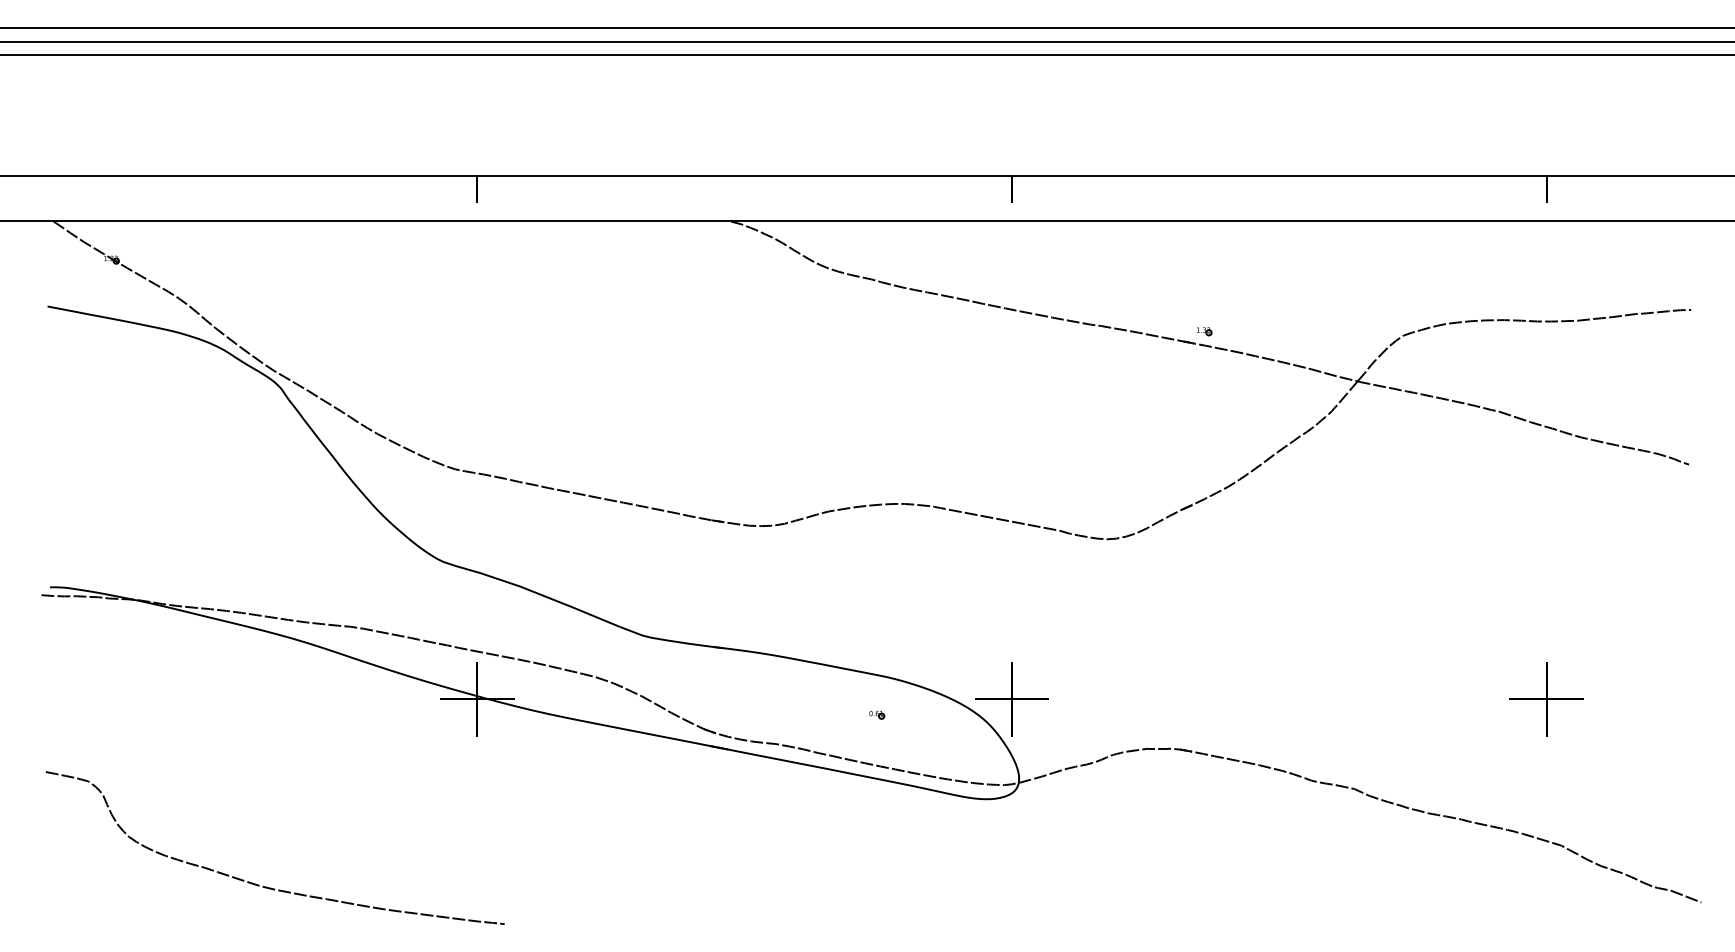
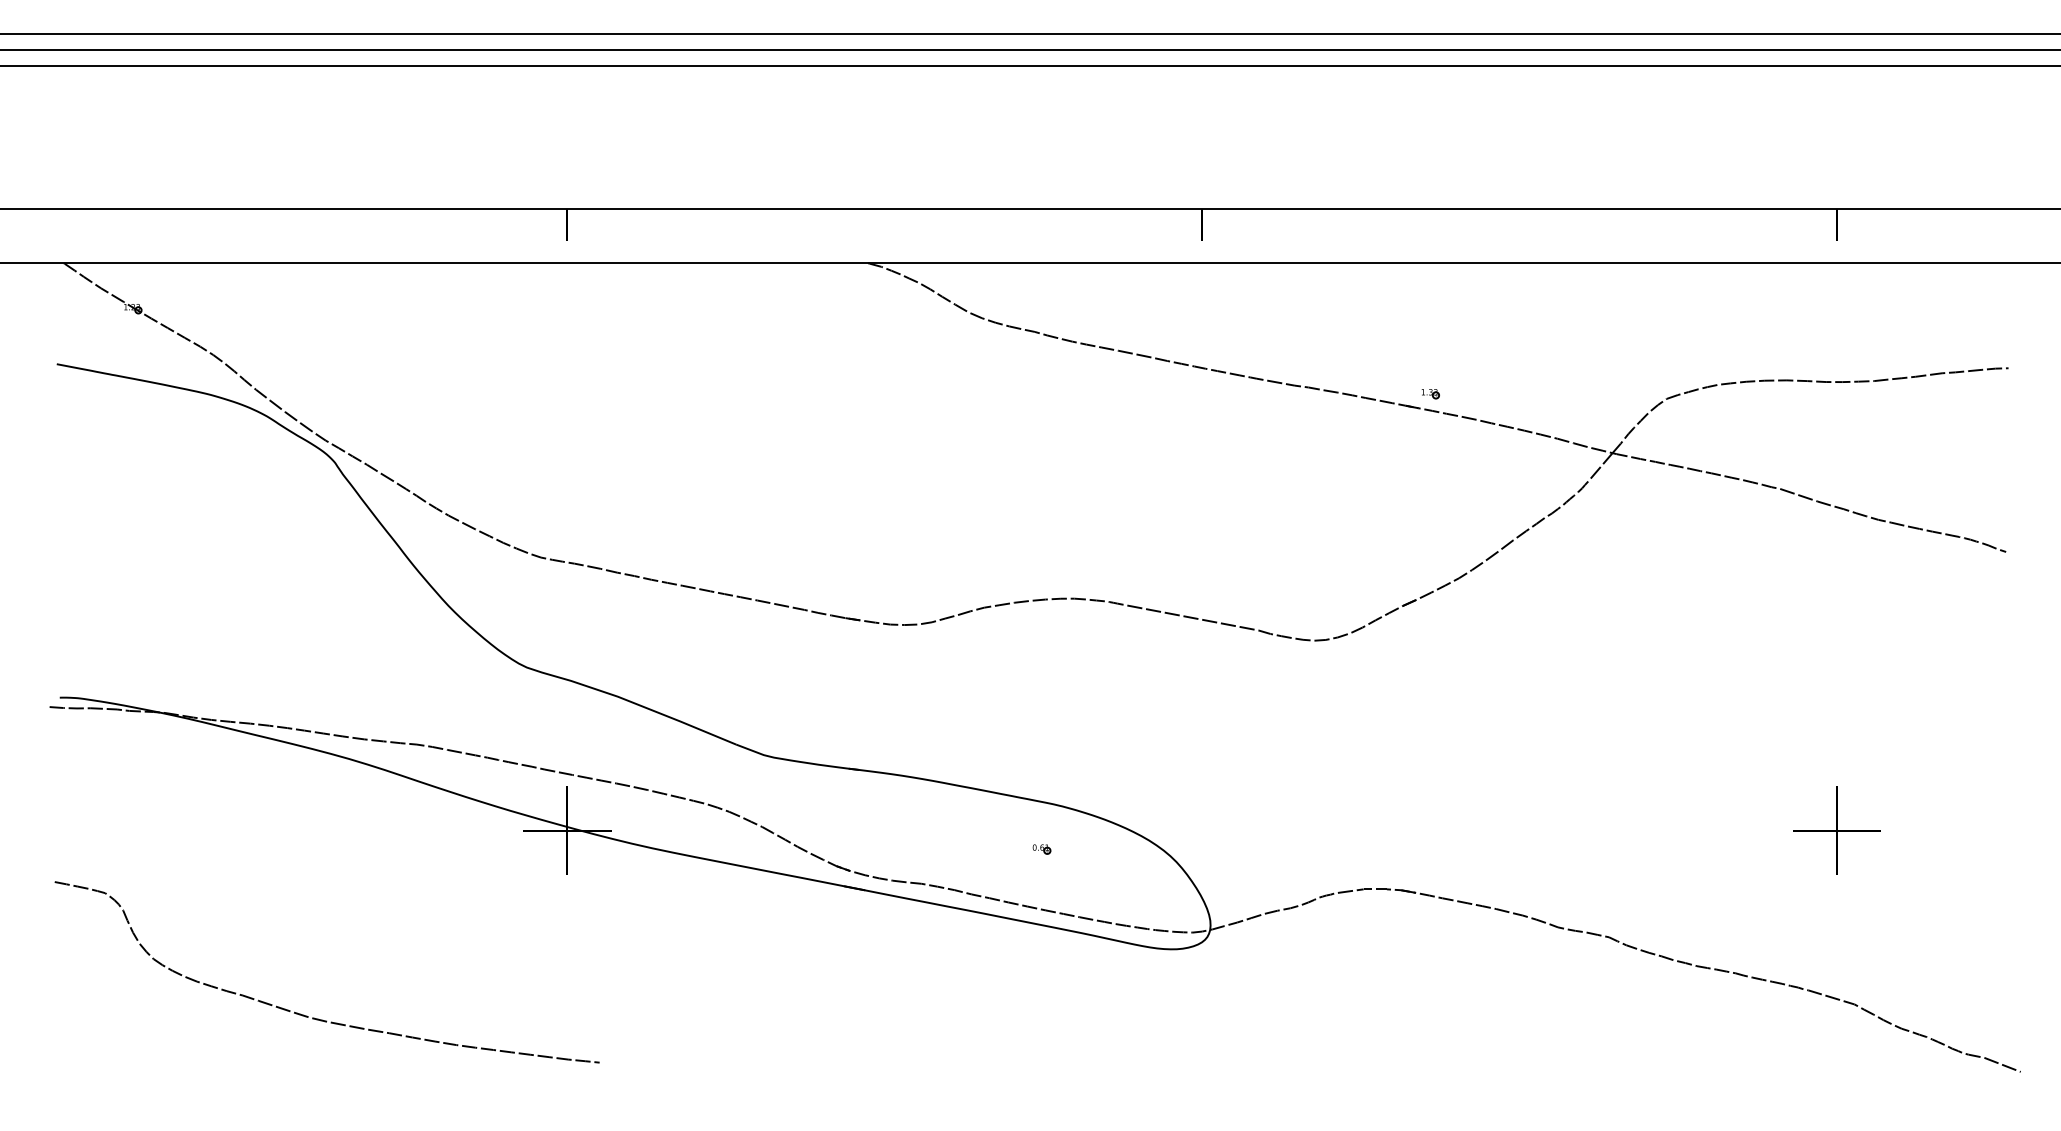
part: (1012, 699) -> (1202, 830), removed
curve: (264, 886) -> (314, 1017), moved

